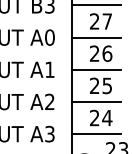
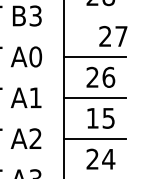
line: (96, 5) -> (94, 16), removed
text: (100, 21) -> (112, 36), moved
text: (94, 85) -> (92, 117), 25 -> 15

